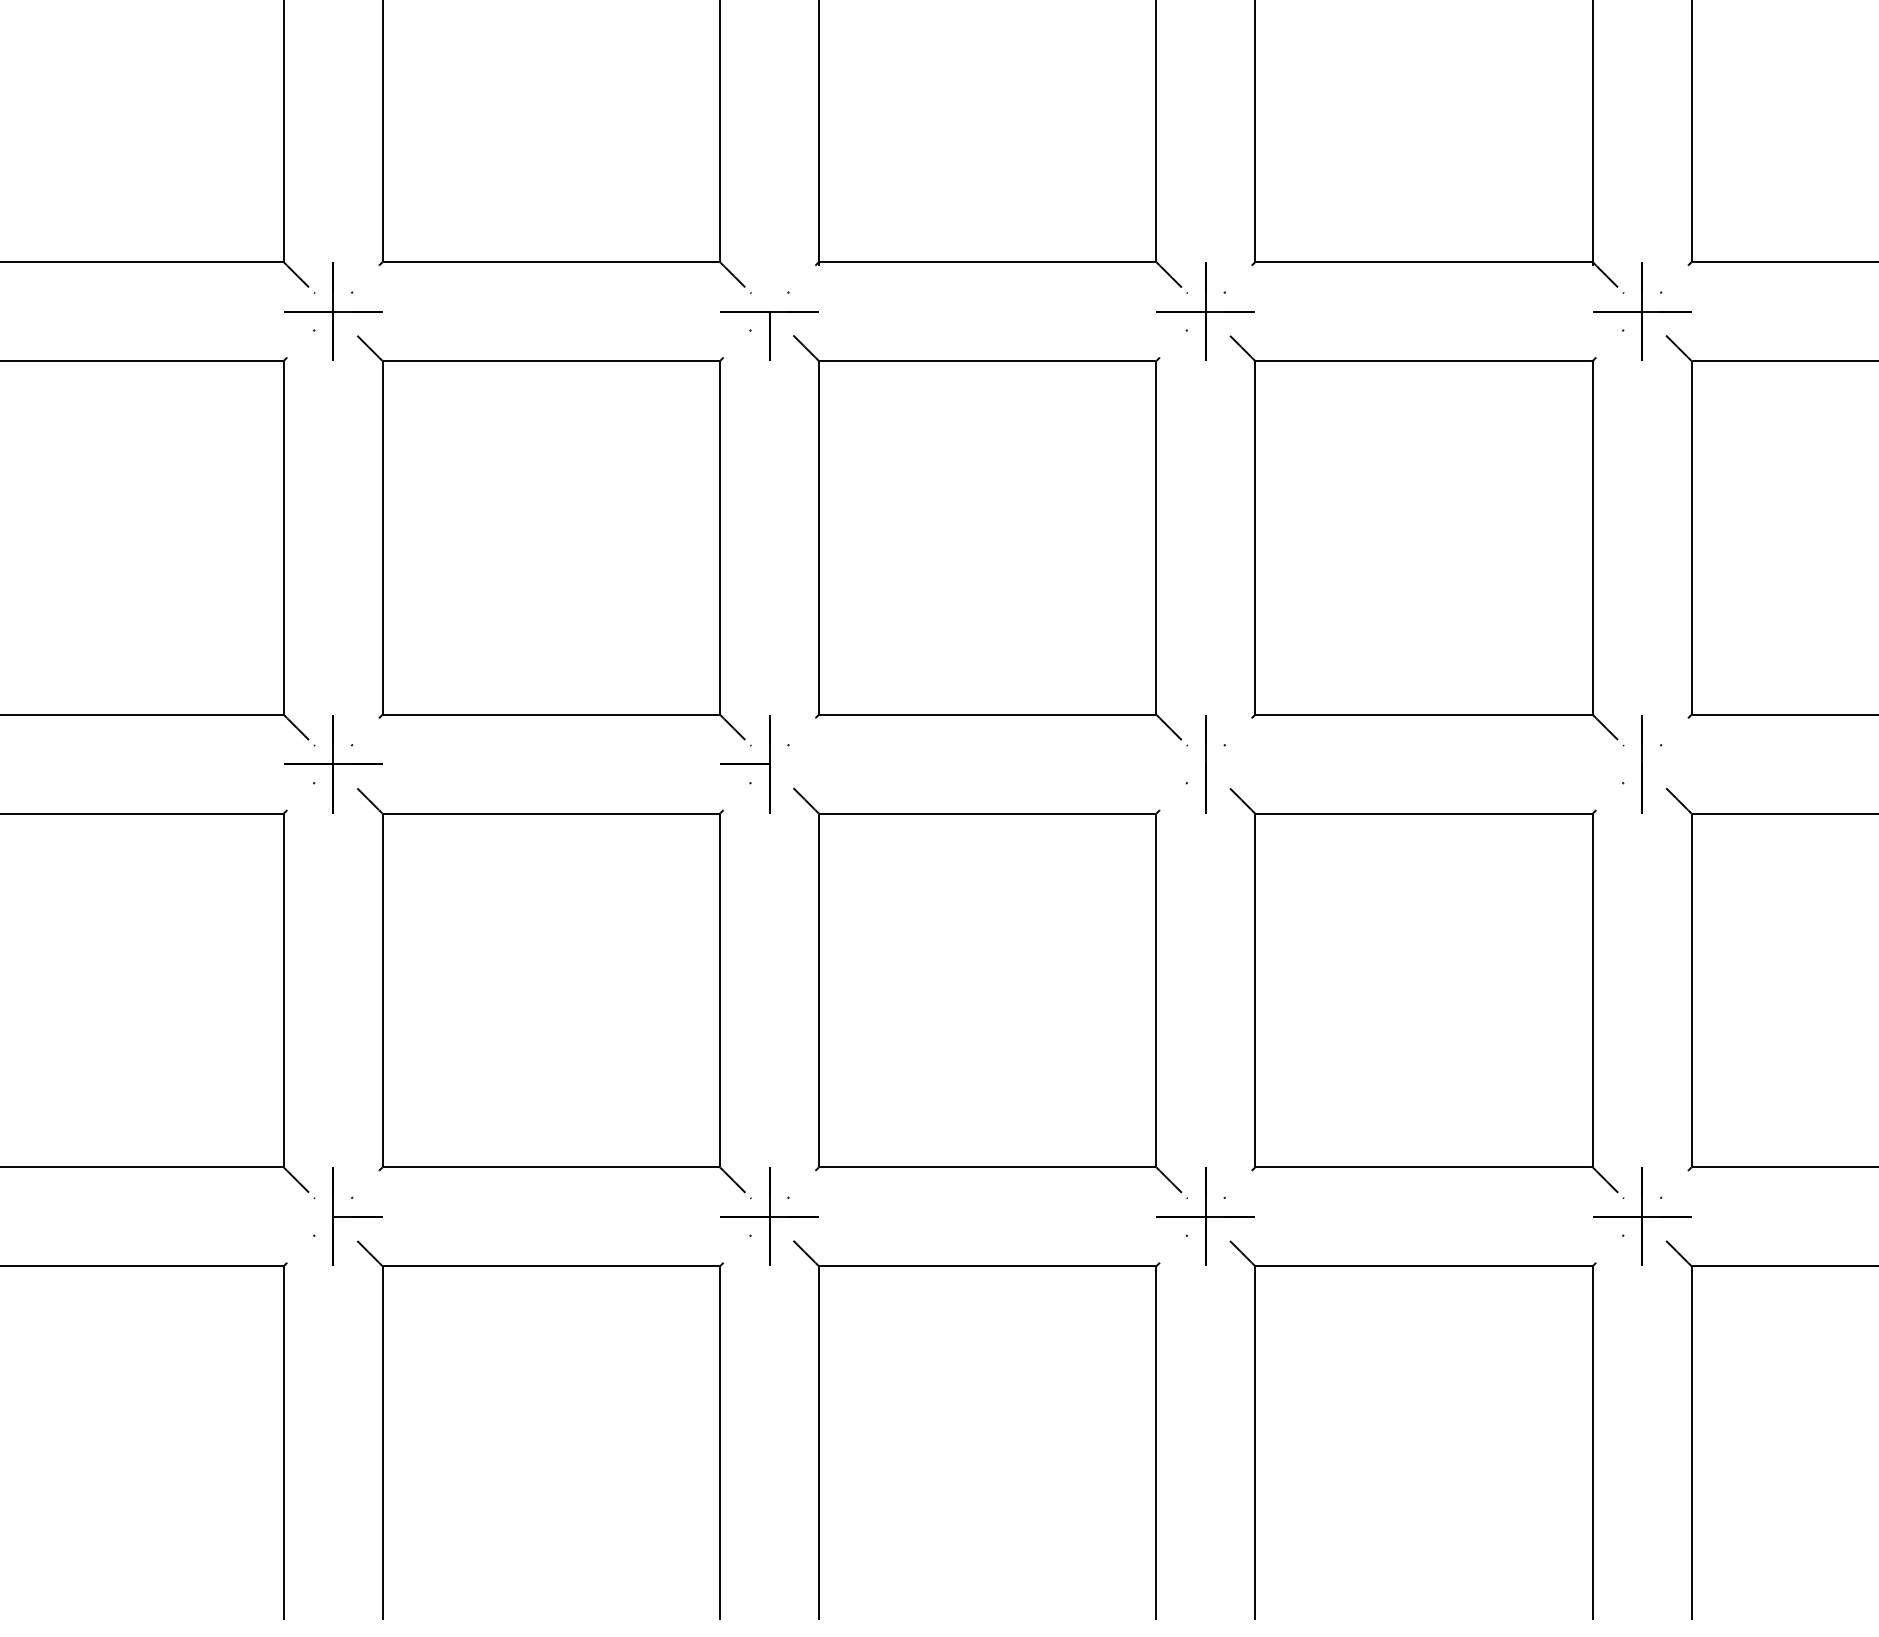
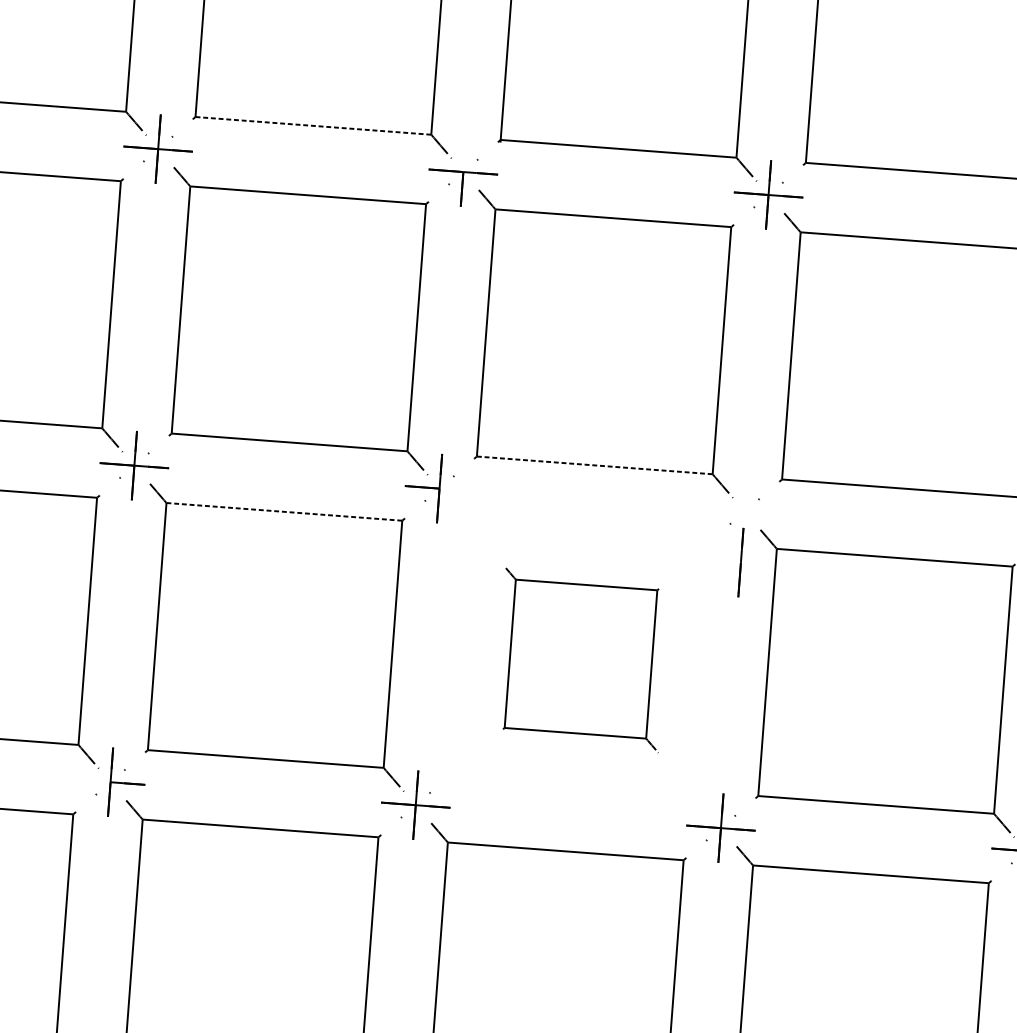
line: (551, 261) -> (313, 125), solid -> dashed
line: (987, 714) -> (594, 465), solid -> dashed
line: (1205, 764) -> (740, 562), moved
line: (551, 813) -> (284, 511), solid -> dashed
part: (990, 992) -> (582, 659), size x0.6

